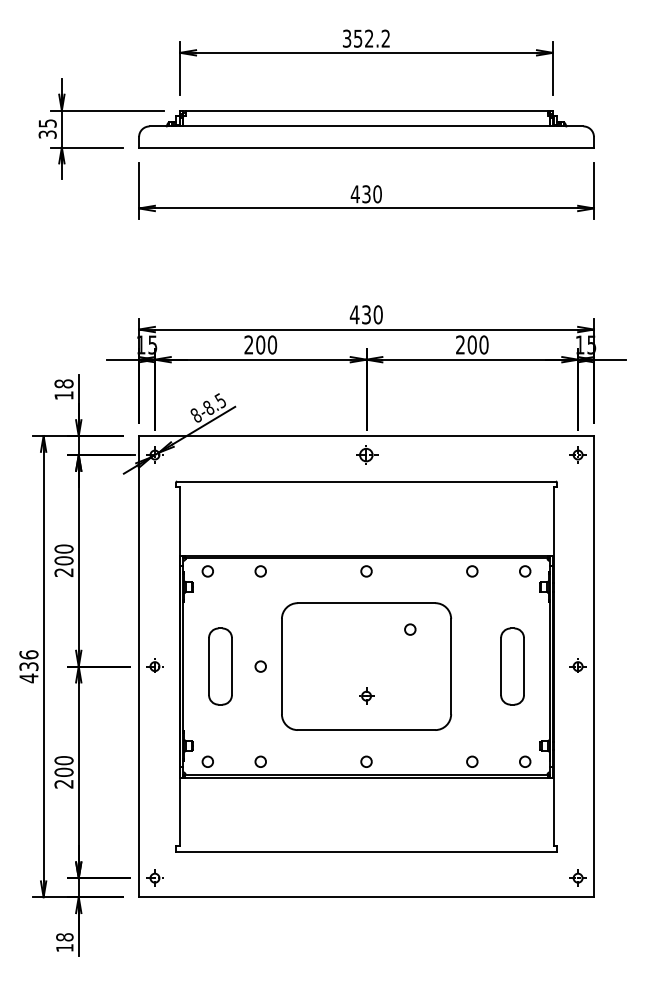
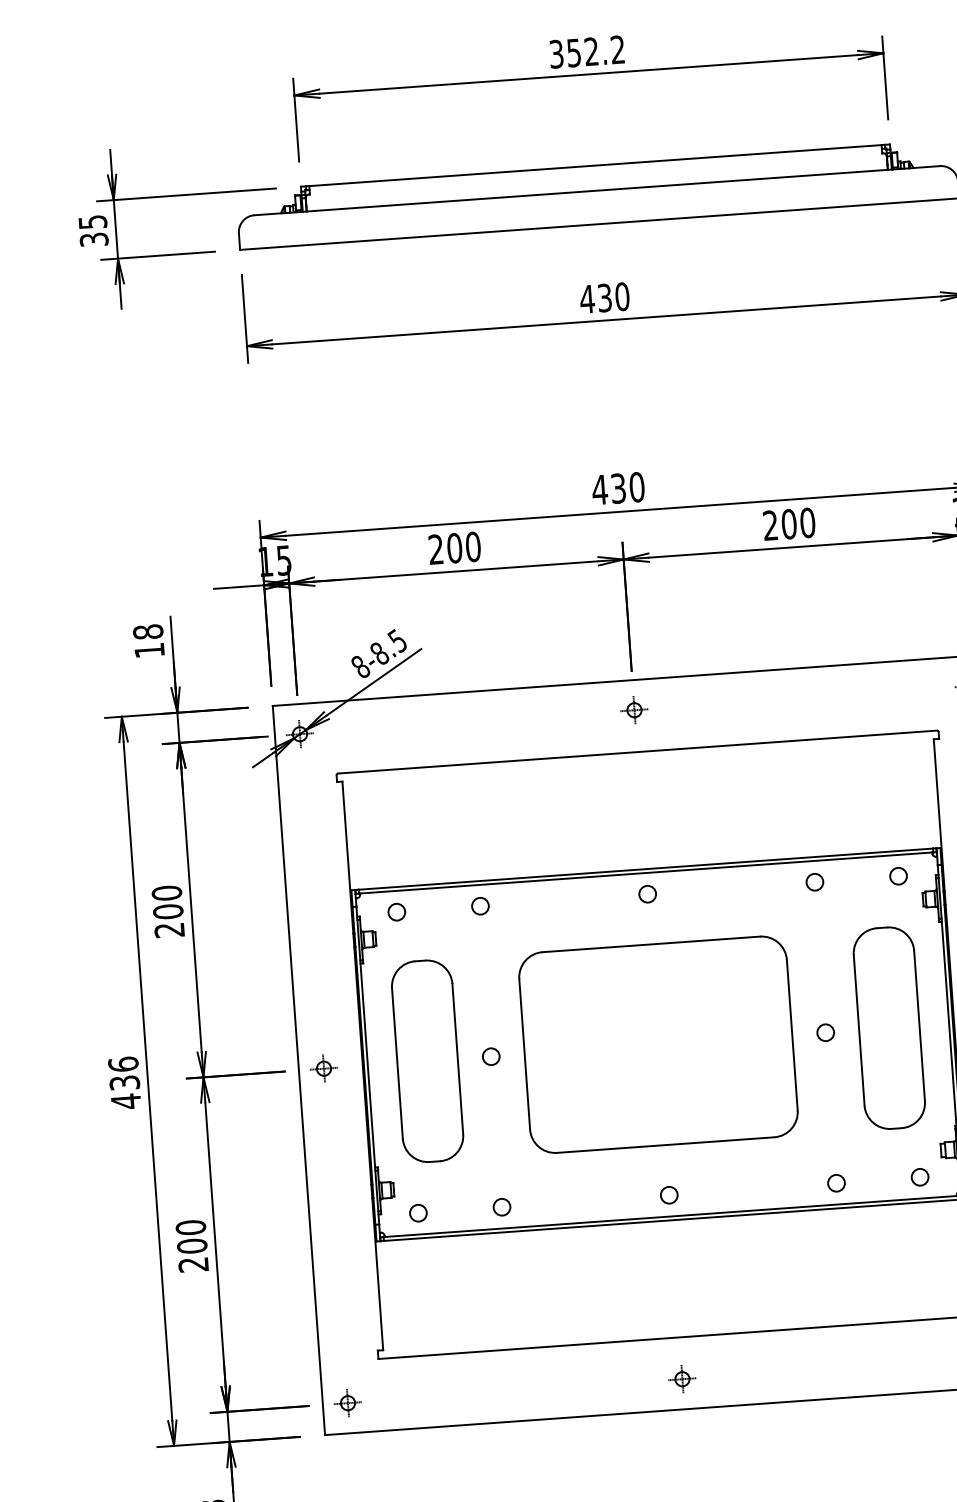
part: (366, 454) -> (634, 709), size x0.71
circle: (410, 629) -> (825, 1032), moved
part: (220, 666) -> (427, 1061), size x1.67
part: (512, 666) -> (889, 1027), size x1.67
part: (366, 695) -> (682, 1378), moved

